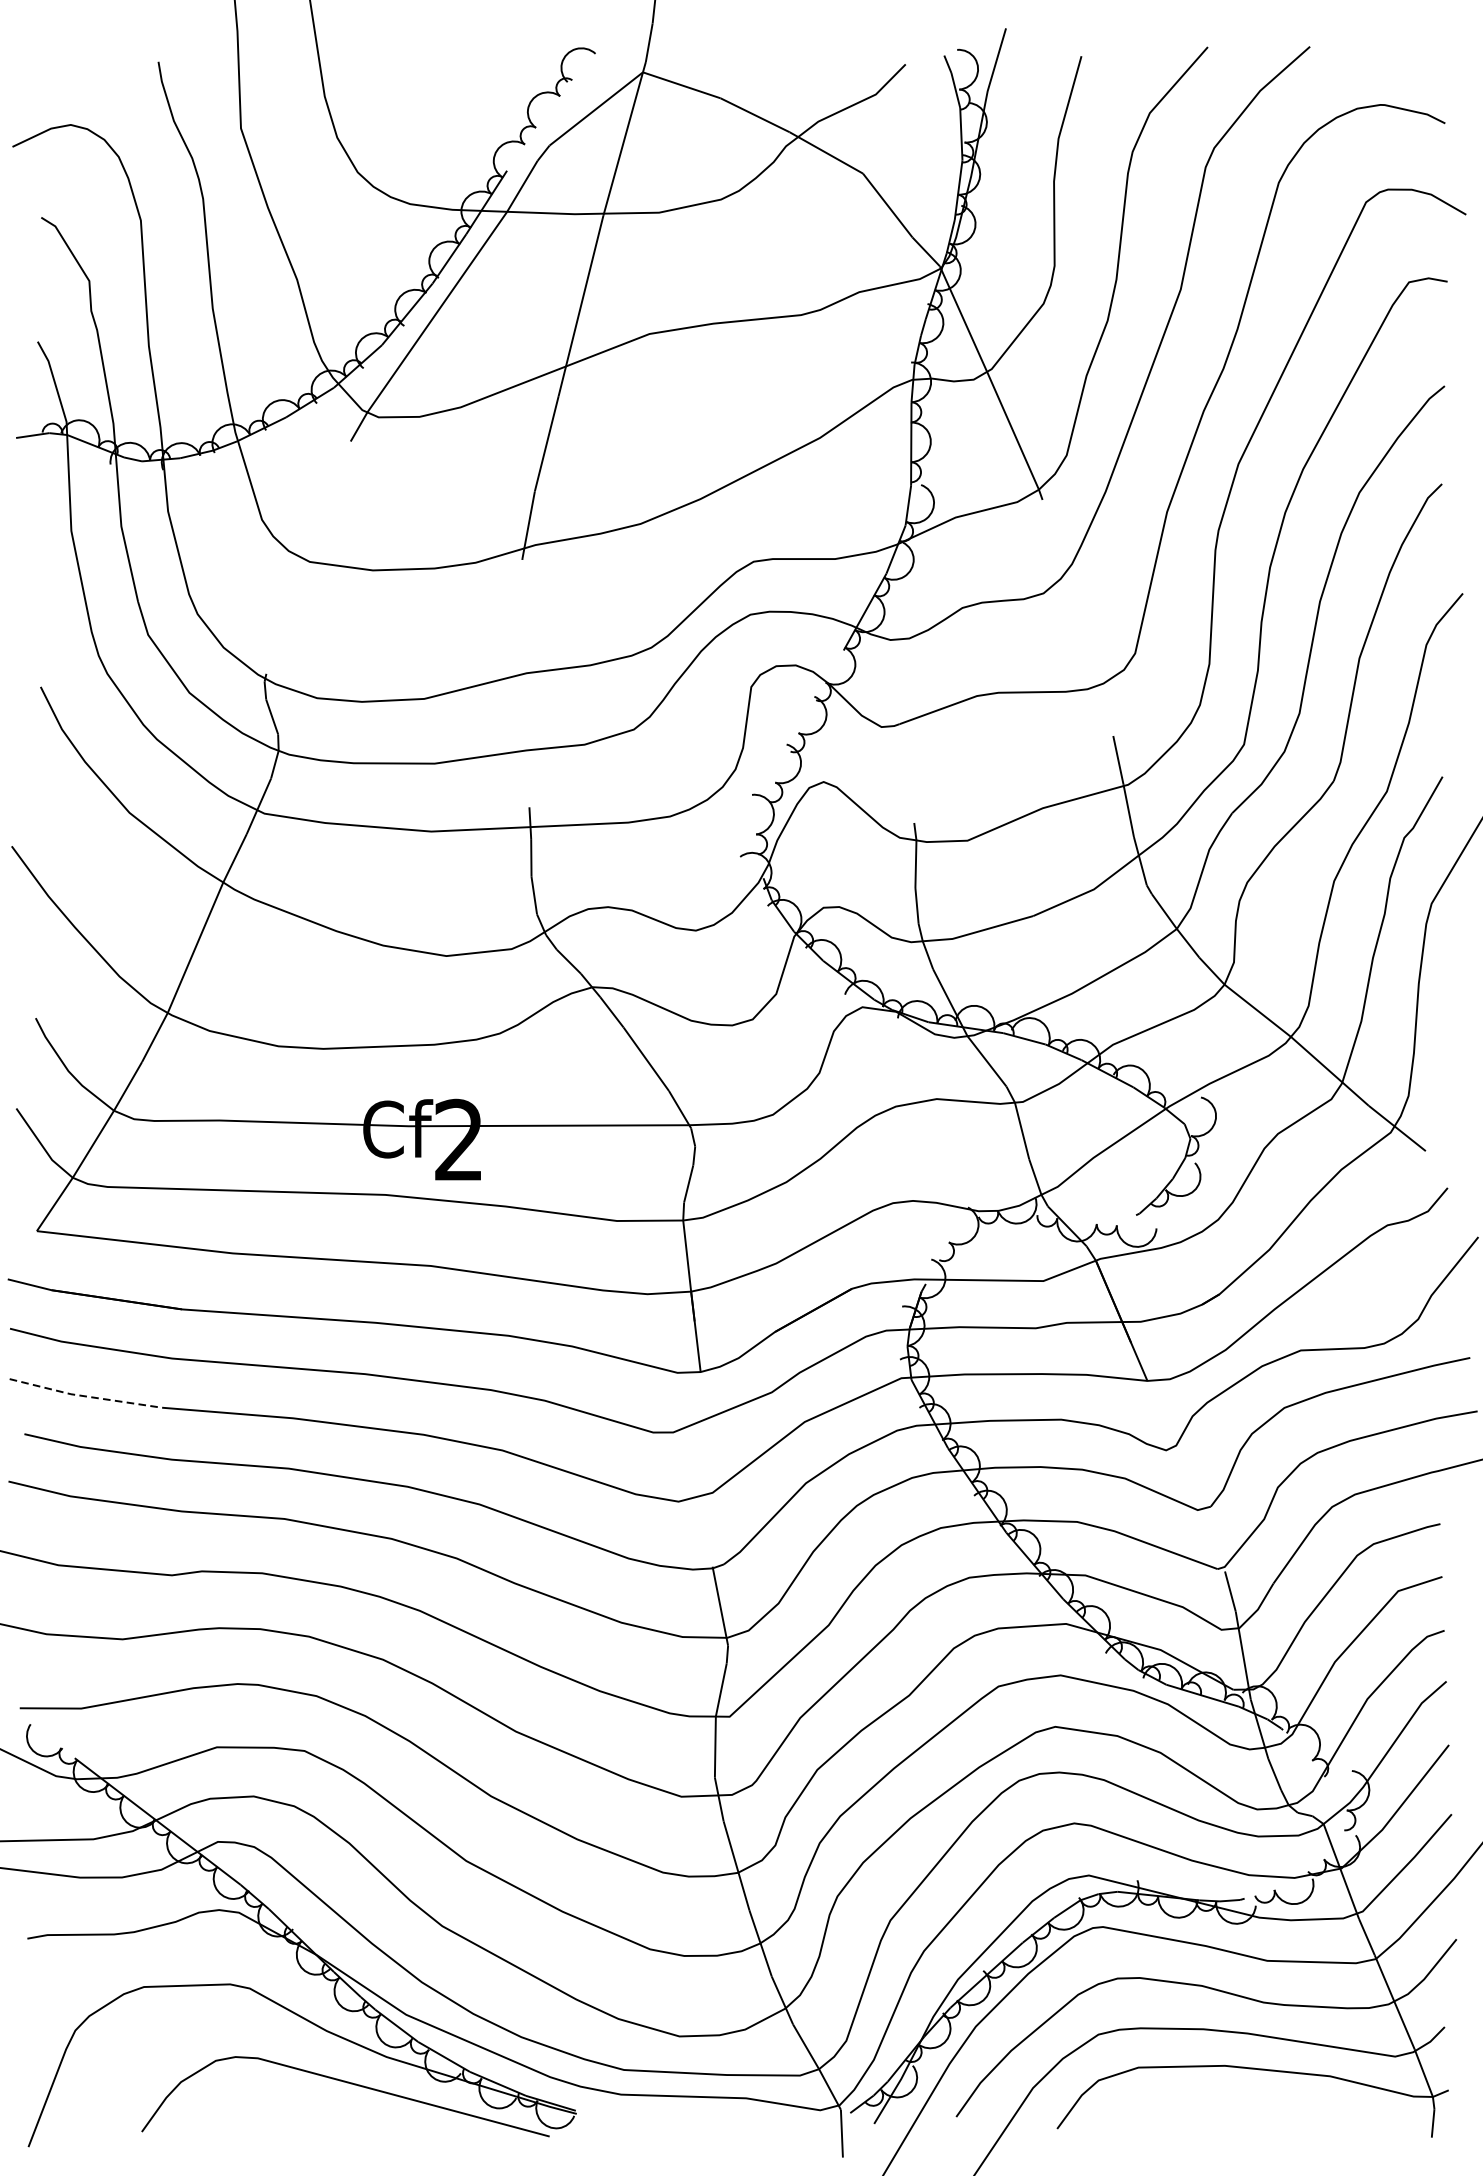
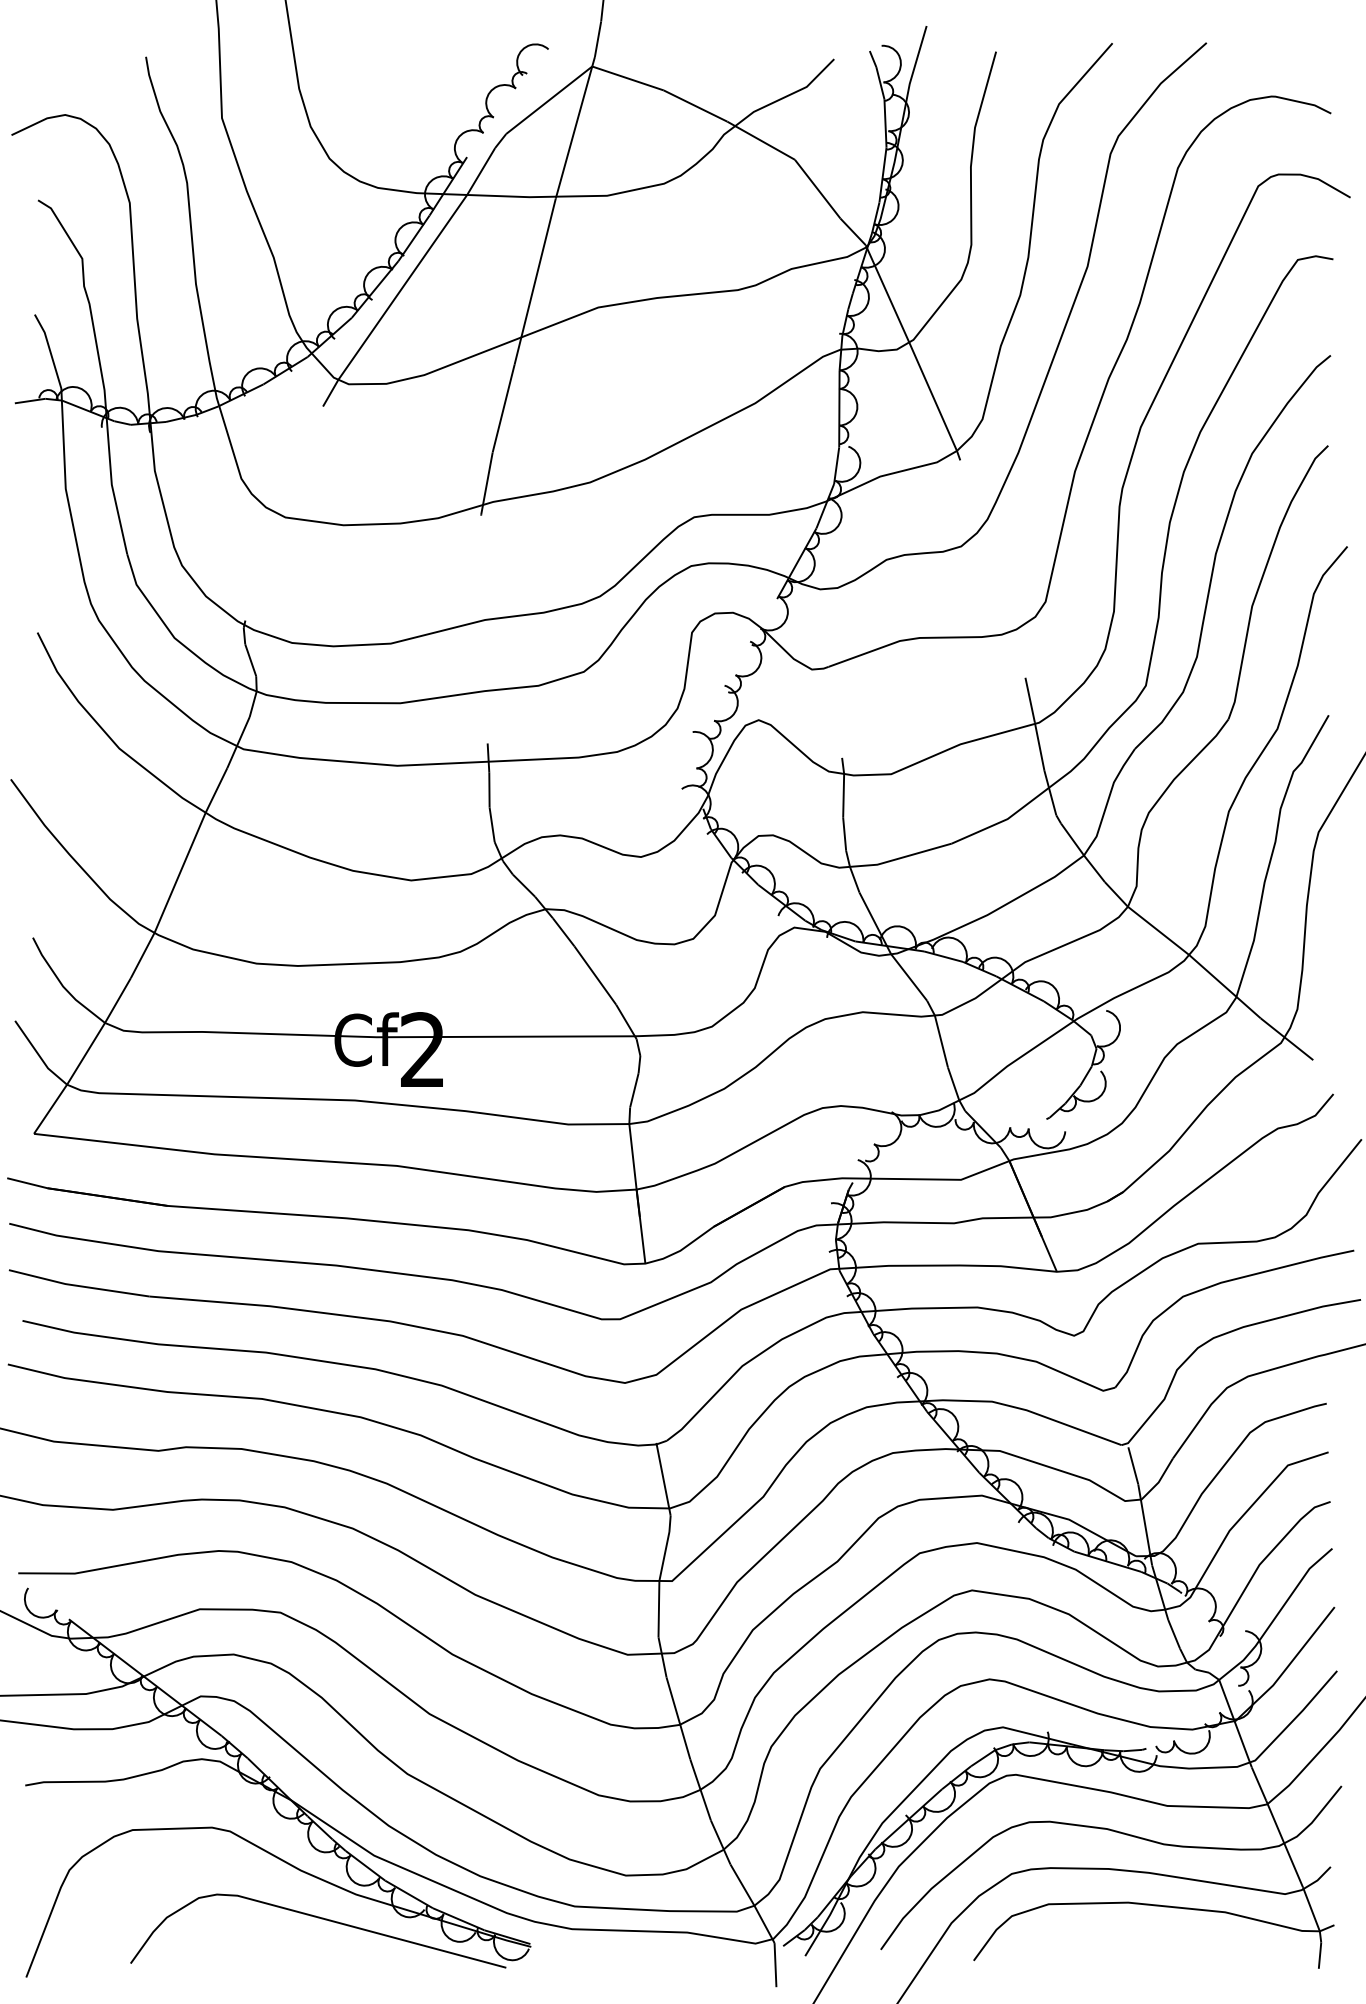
line: (85, 1395) -> (78, 1285), dashed -> solid

